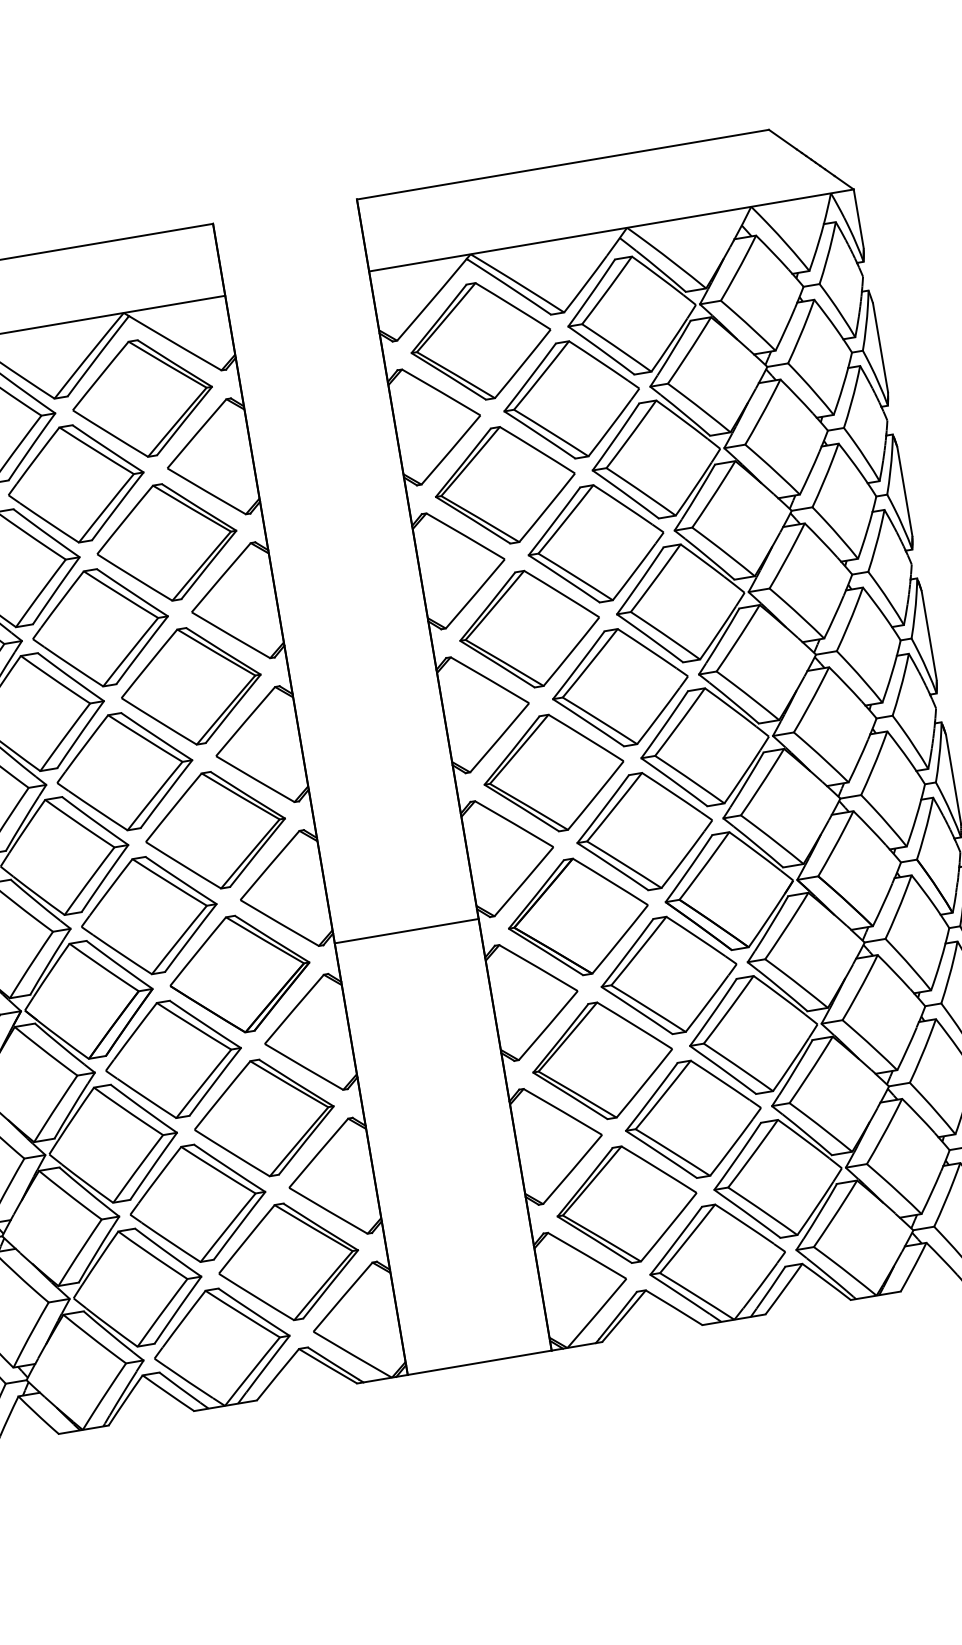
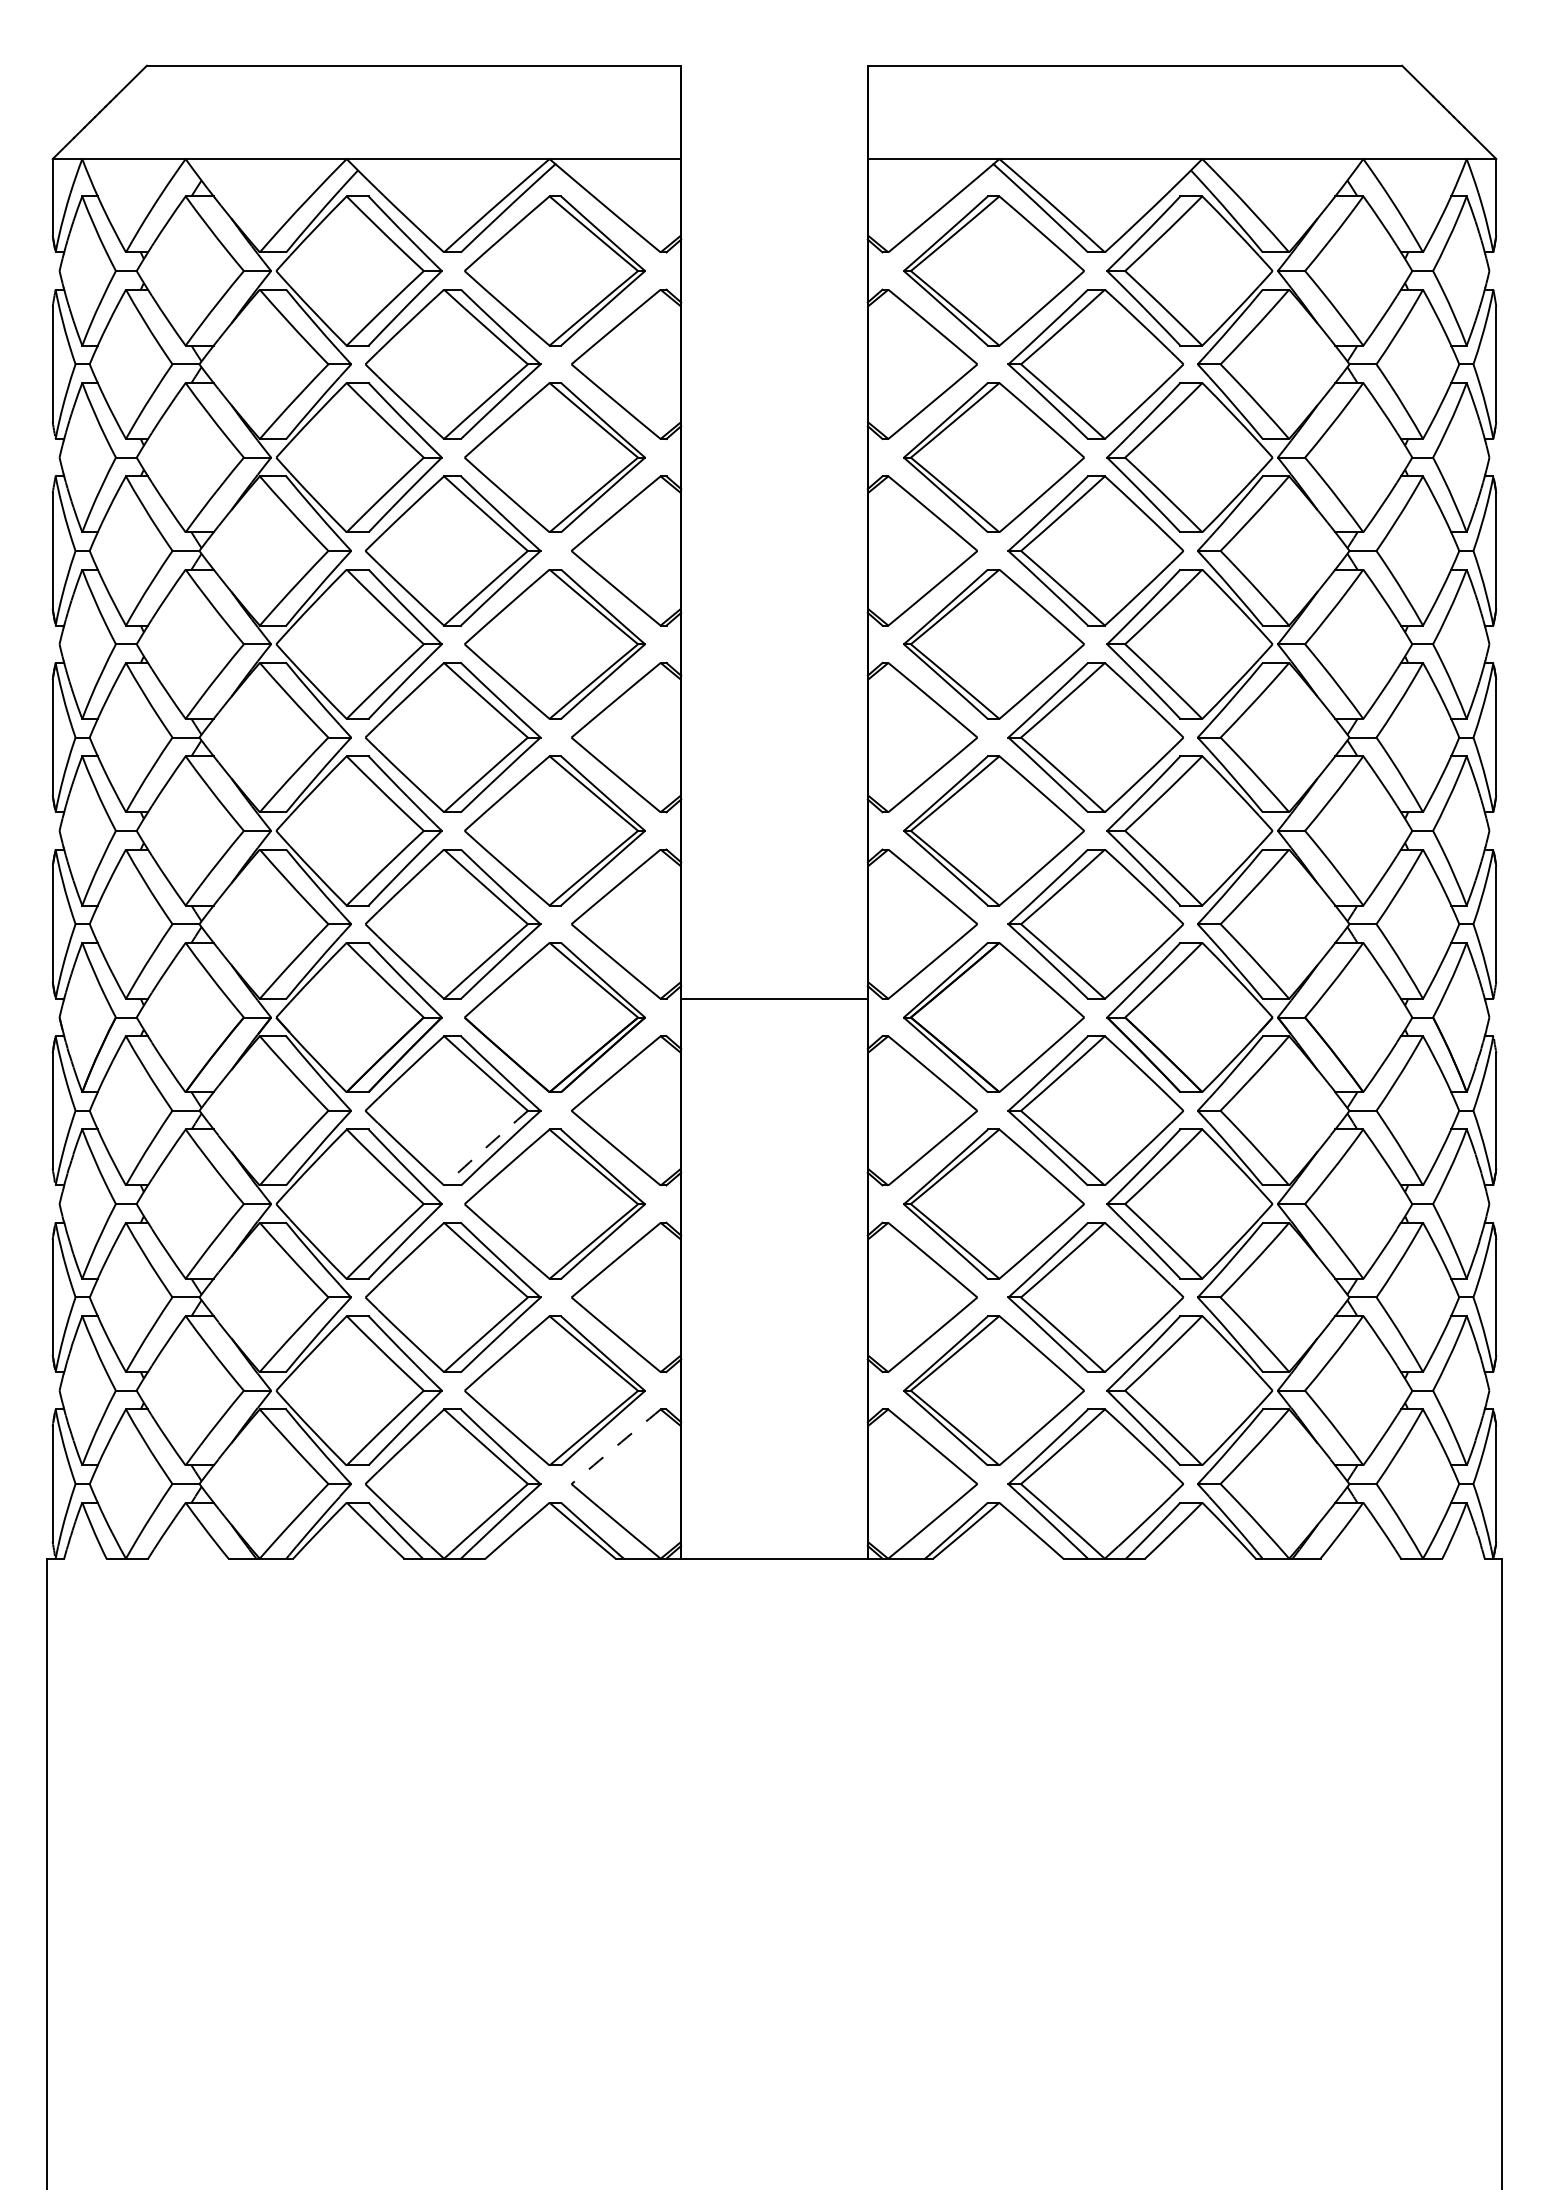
arc: (203, 1083) -> (485, 1147), solid -> dashed
arc: (342, 1297) -> (615, 1446), solid -> dashed

